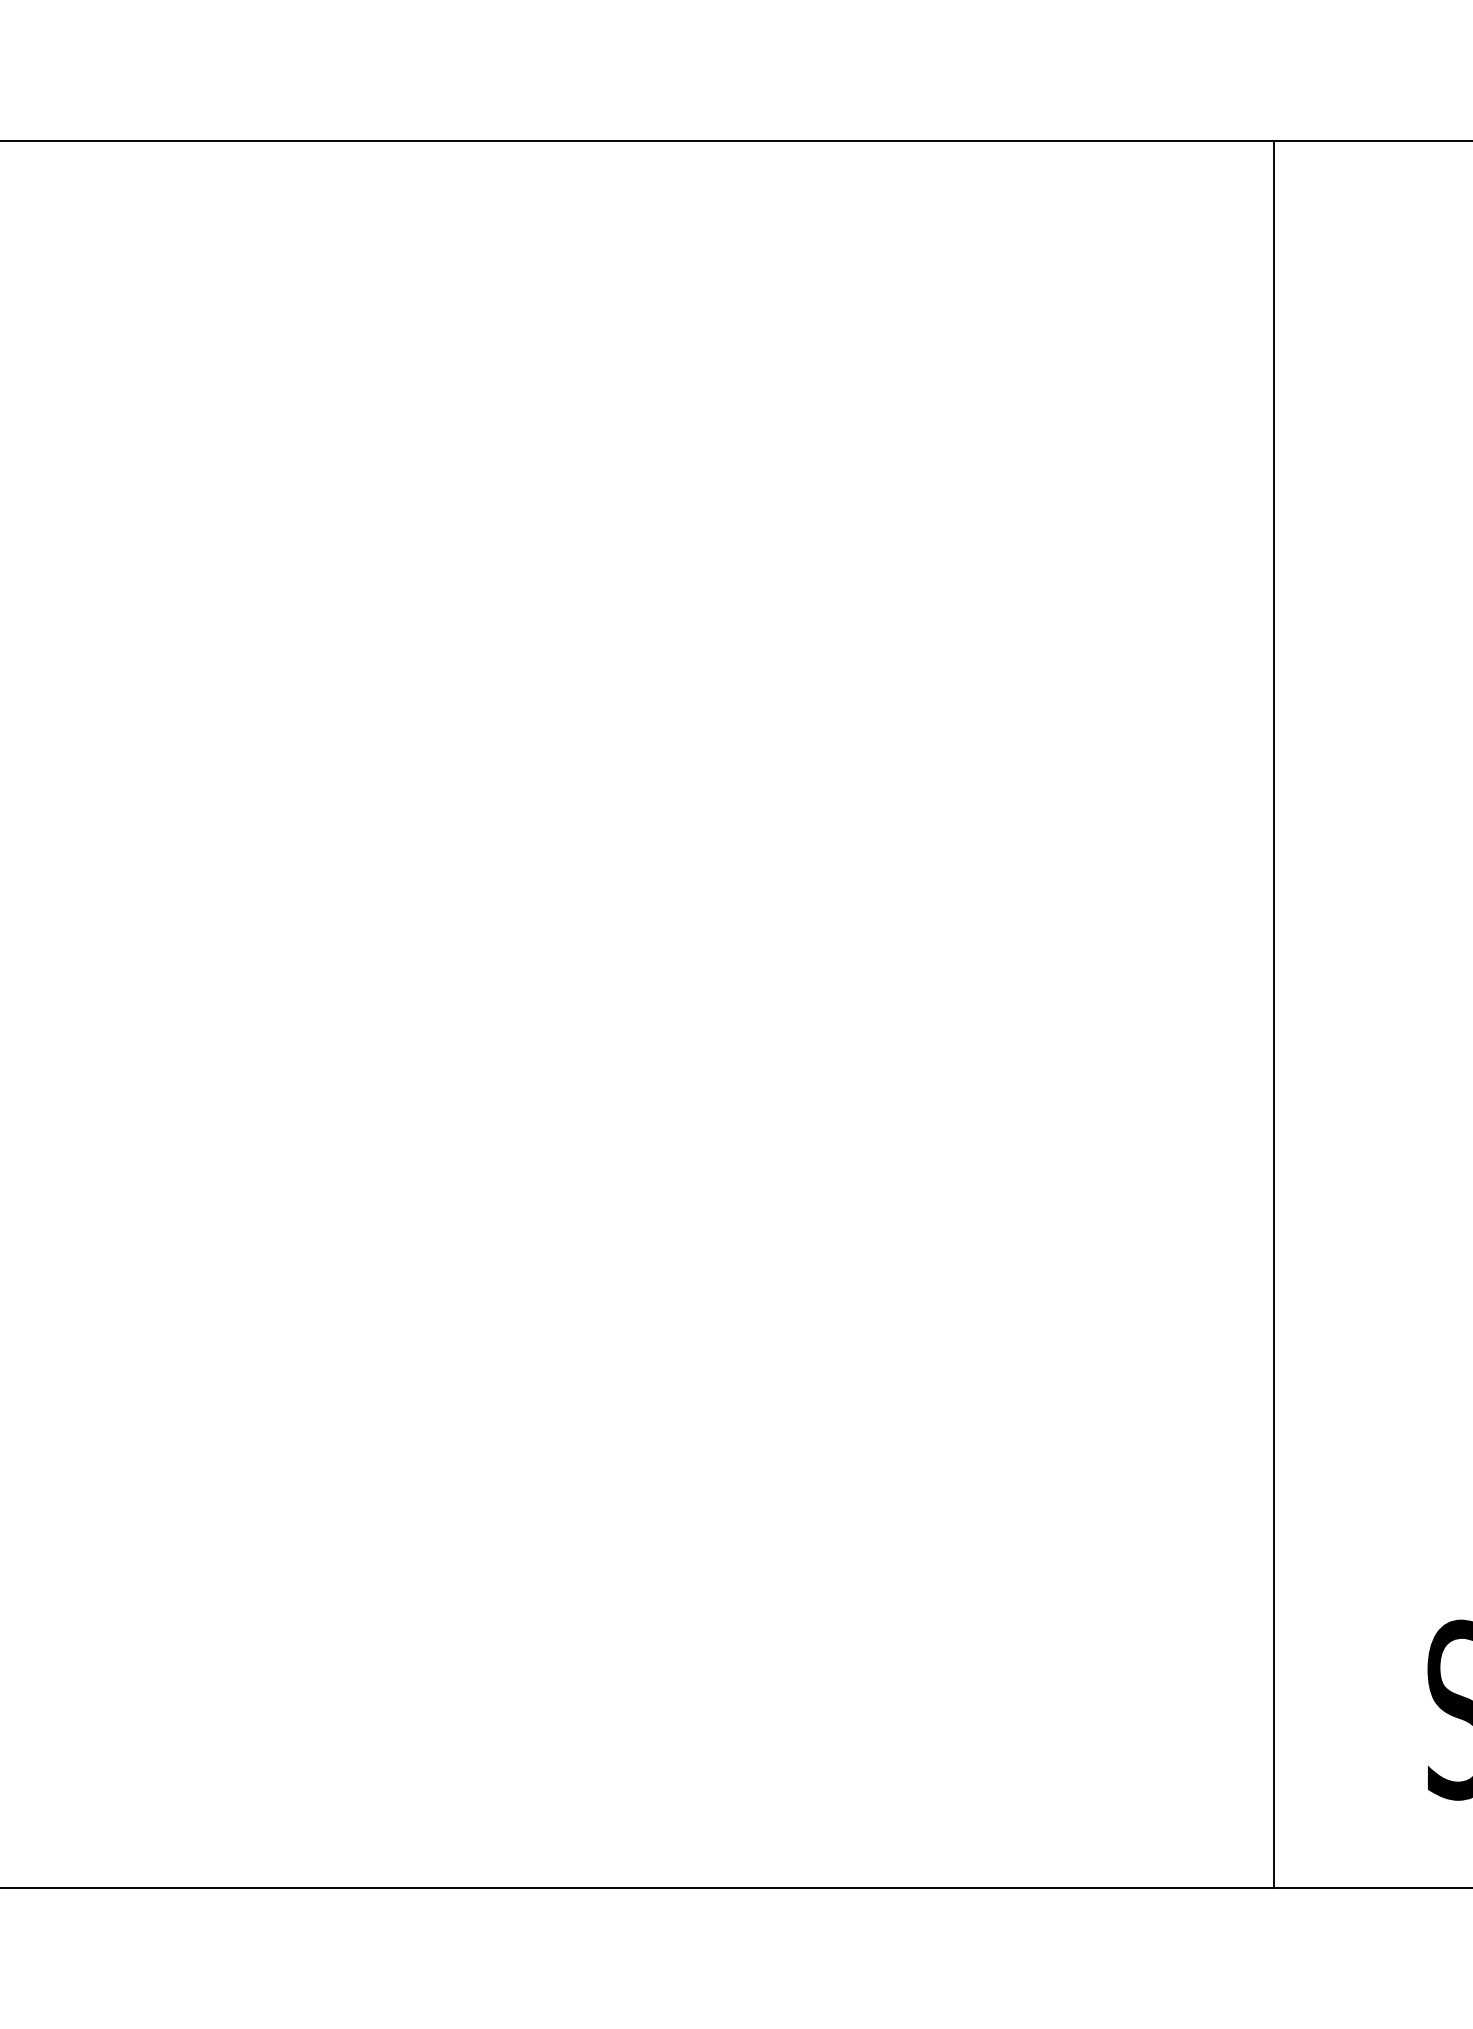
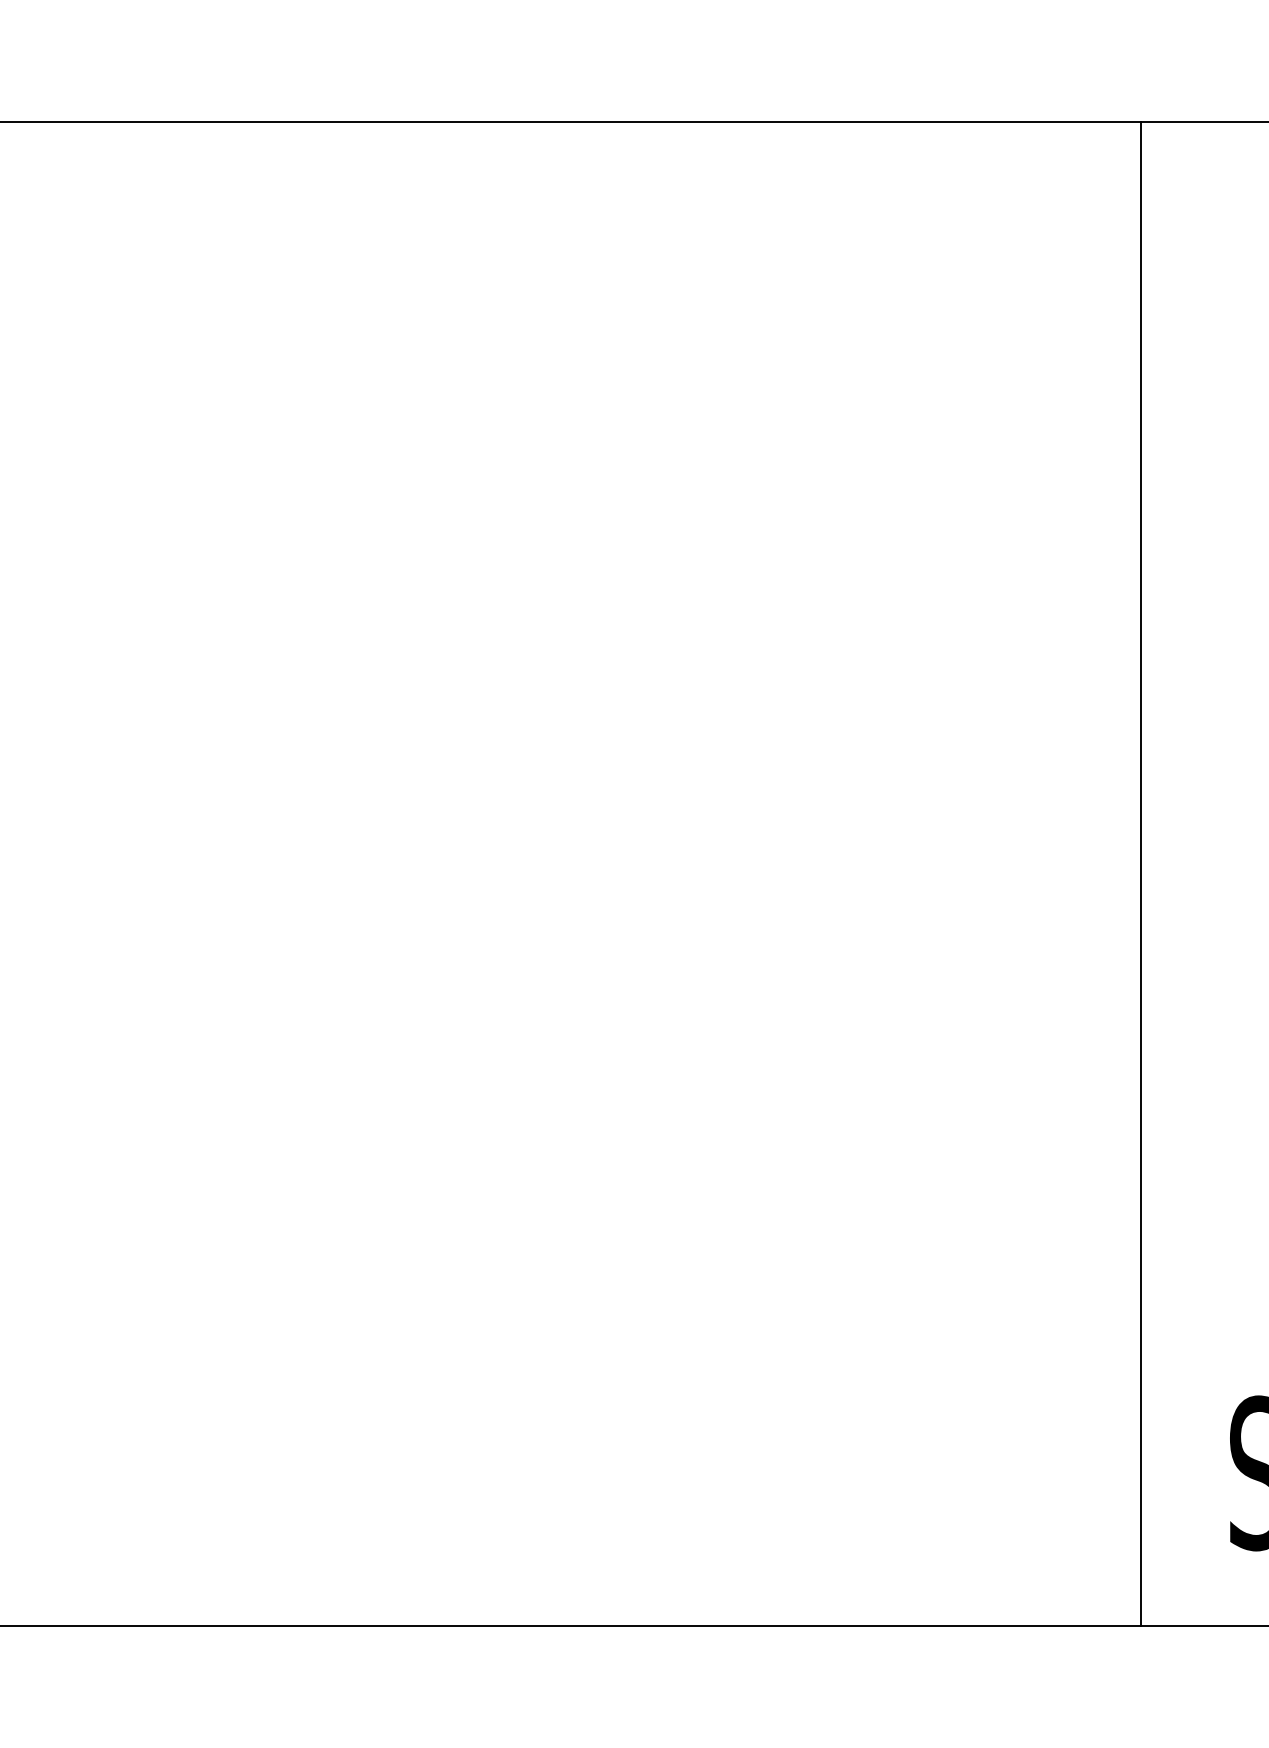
line: (1273, 1013) -> (1140, 873), moved

